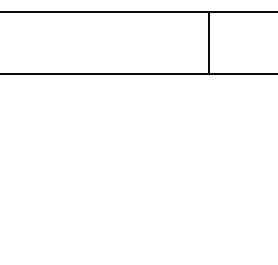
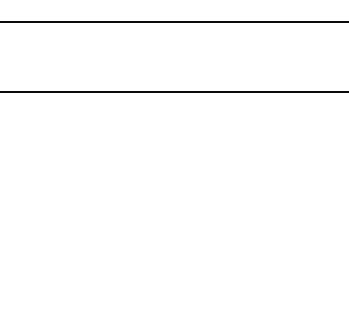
line: (208, 42) -> (291, 56), removed

